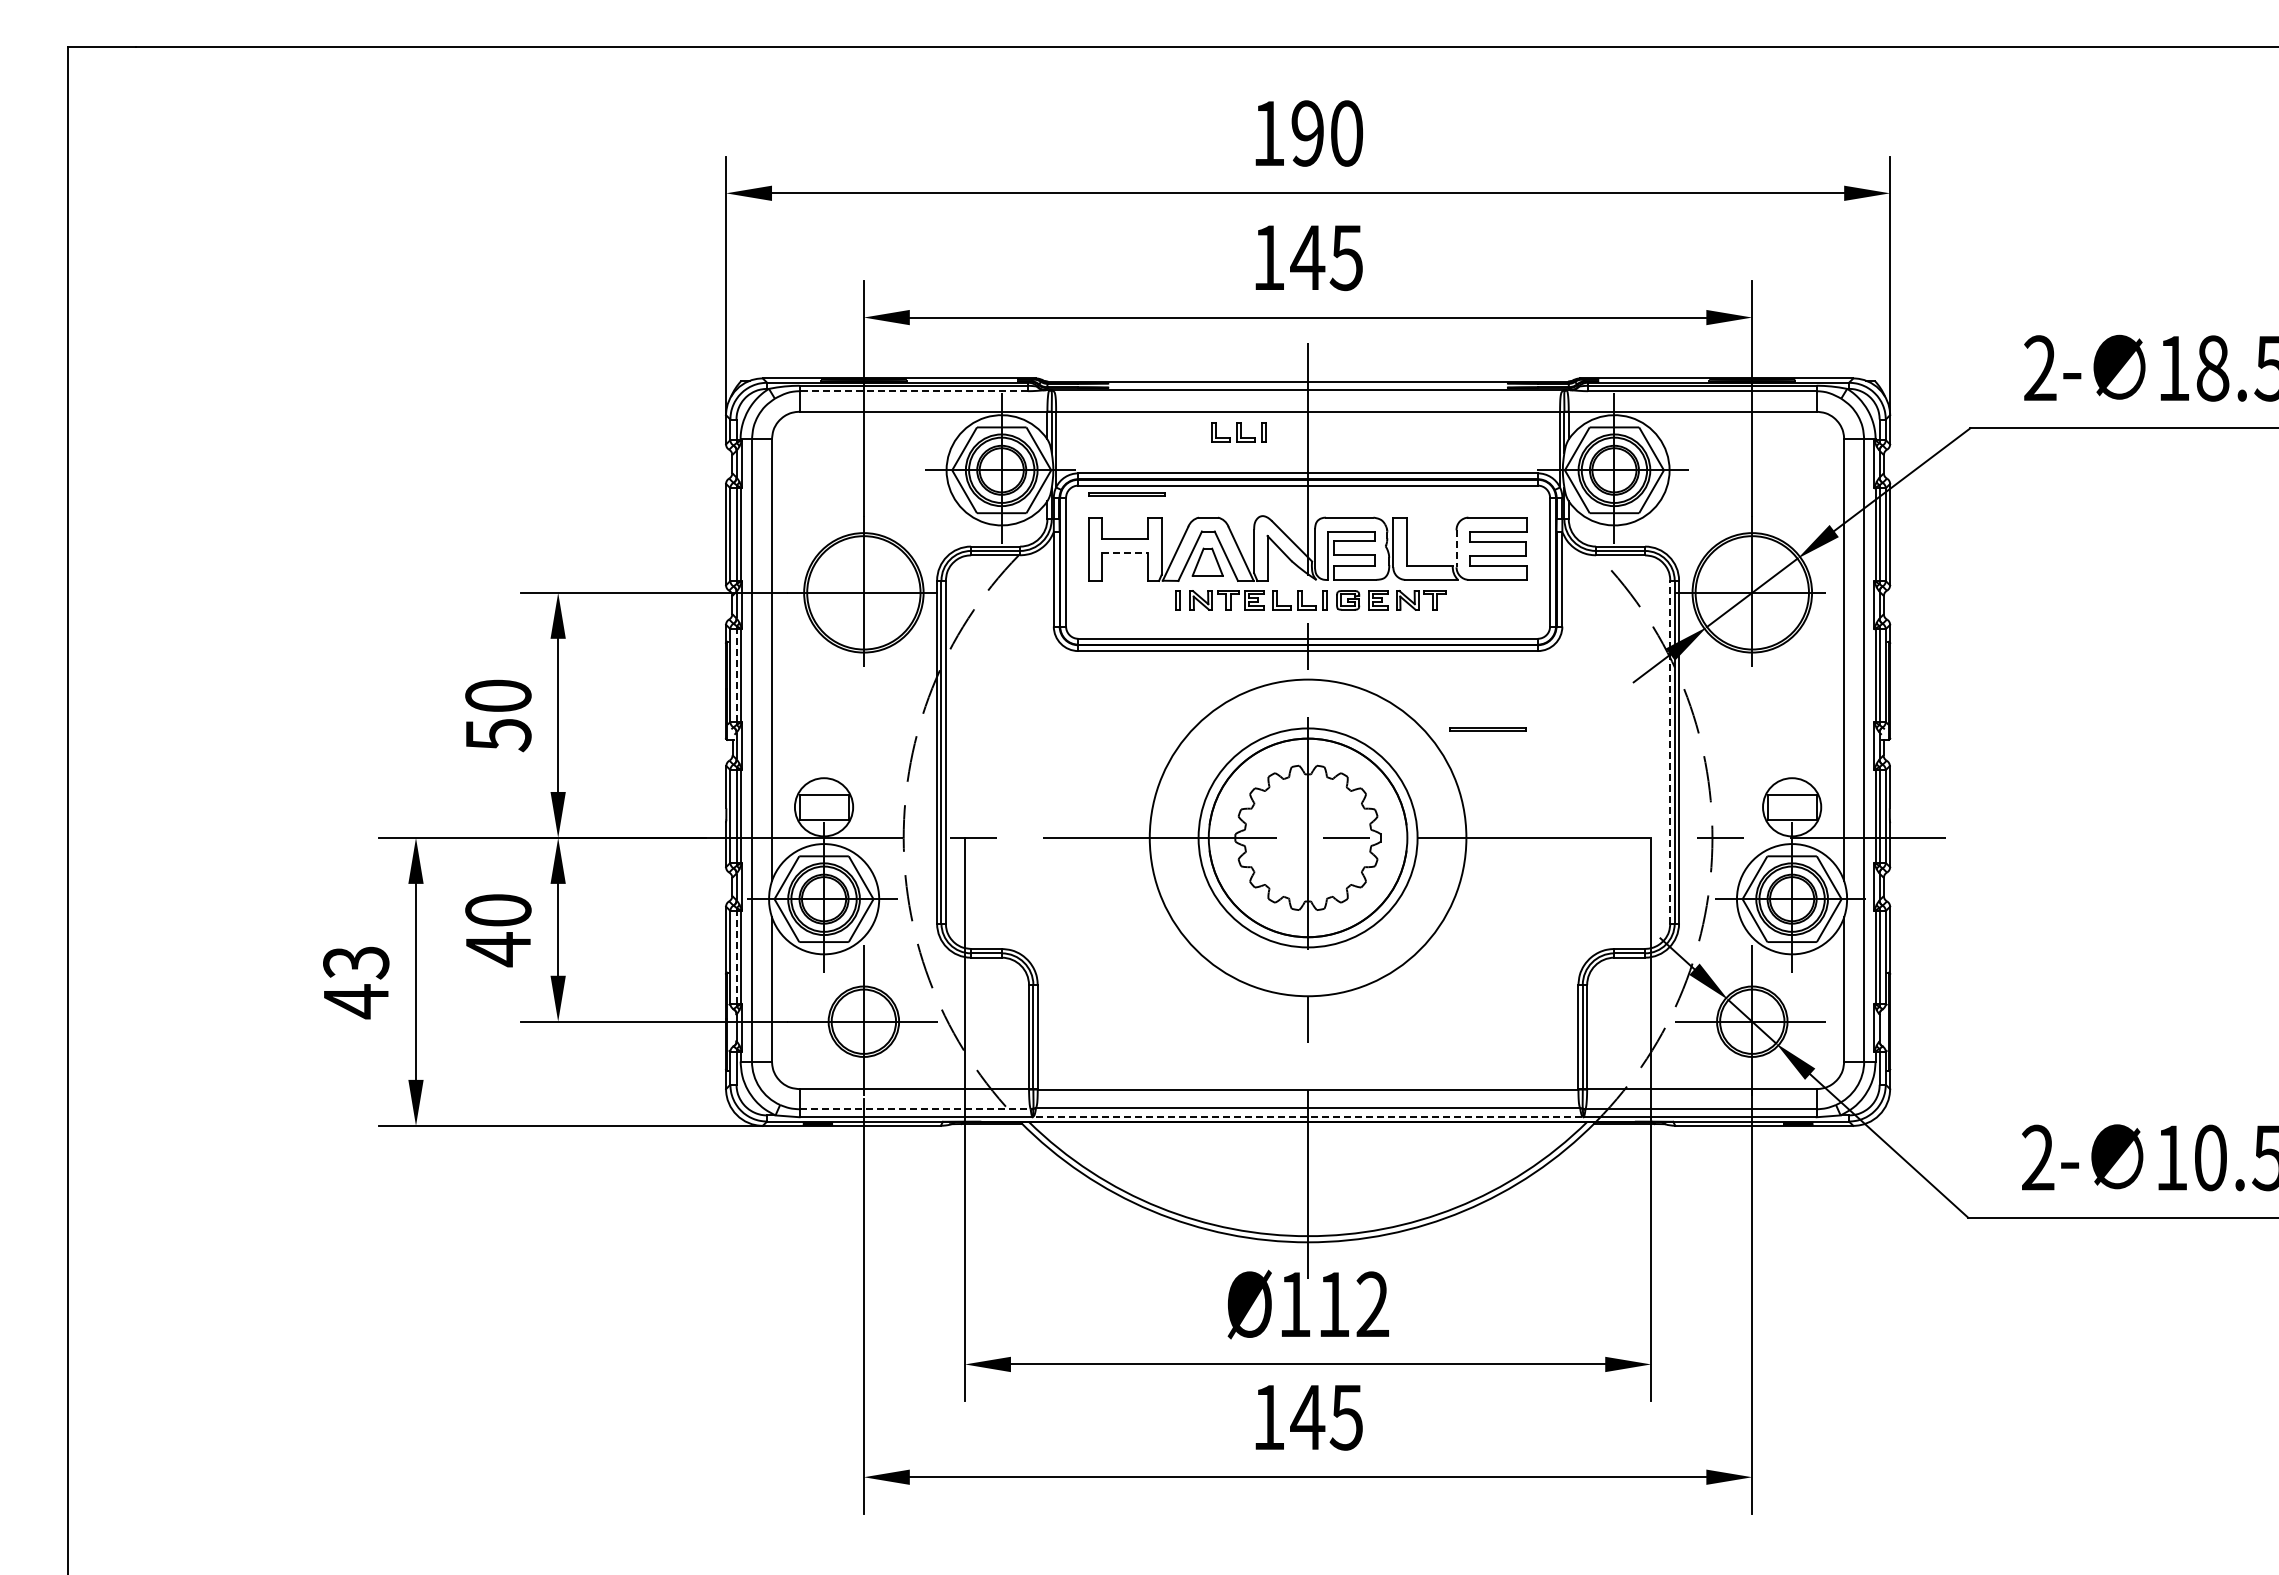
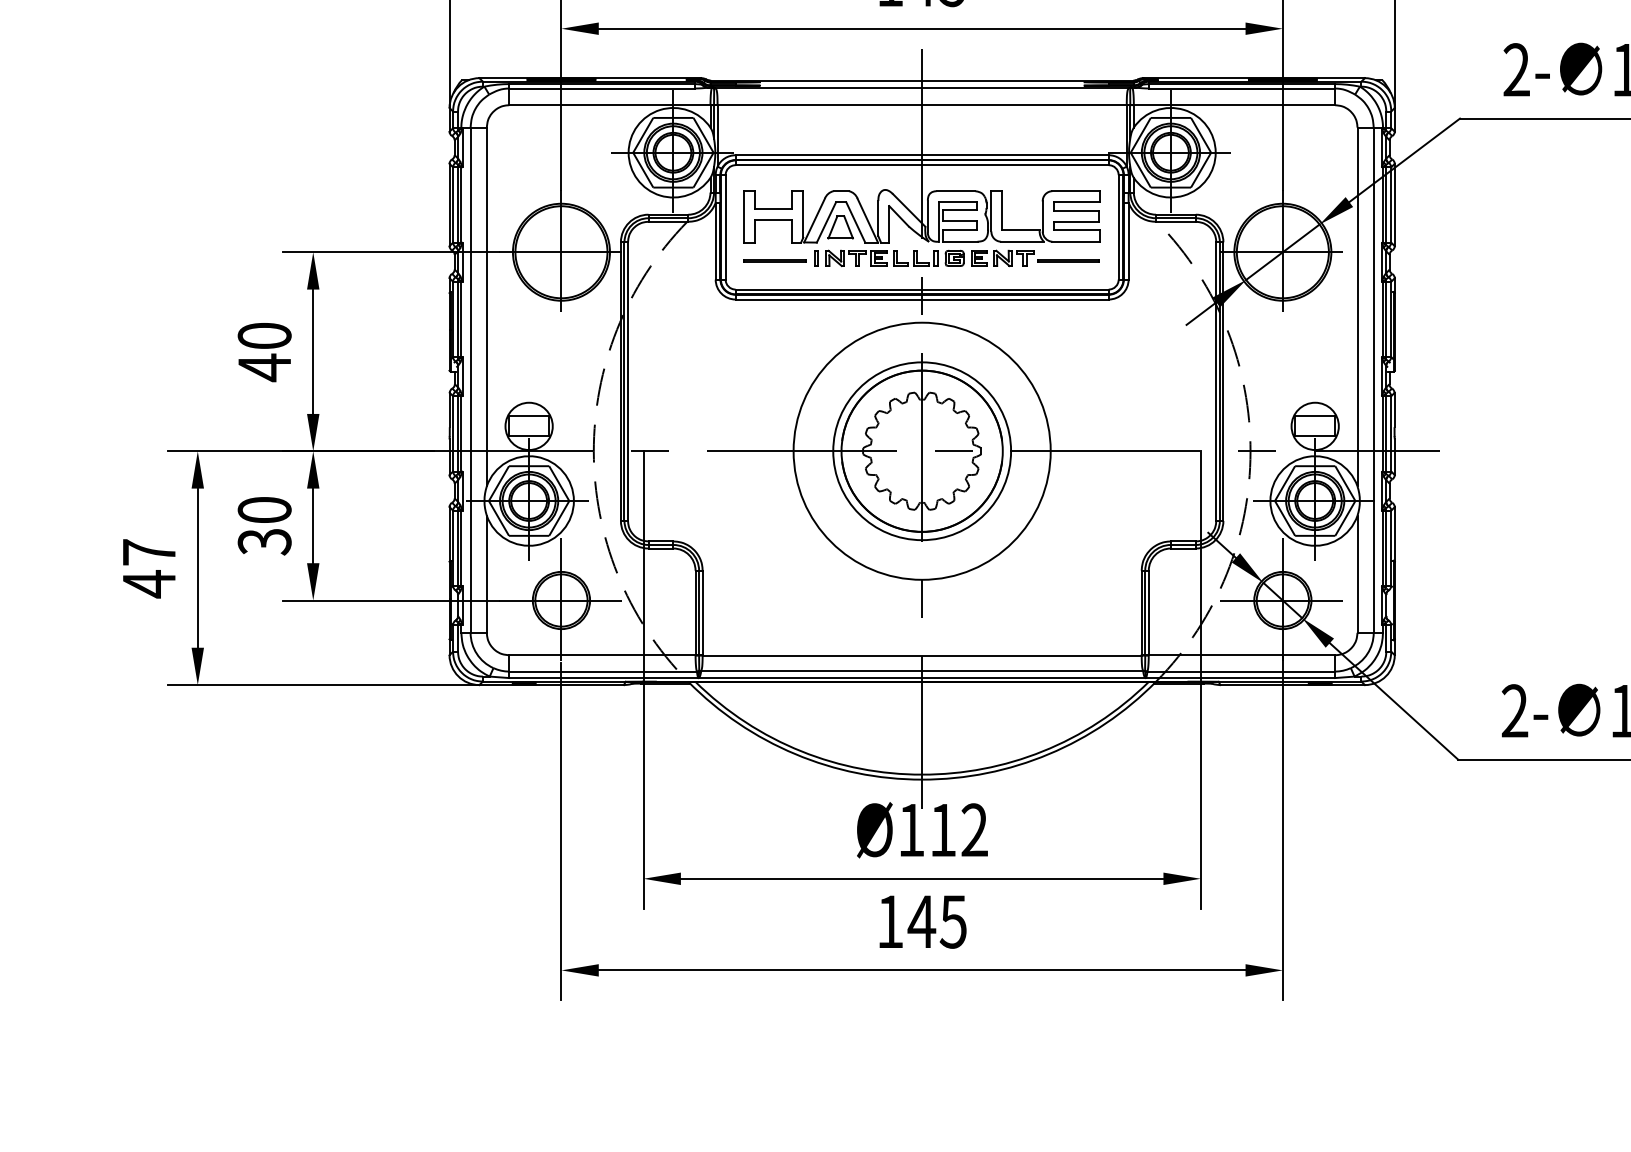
line: (913, 391) -> (601, 88), dashed -> solid
part: (1238, 432) -> (865, 122), removed
line: (1126, 493) -> (774, 260), moved
line: (1456, 548) -> (1042, 216), dashed -> solid
line: (1125, 553) -> (773, 220), dashed -> solid
line: (736, 675) -> (458, 319), dashed -> solid
line: (1487, 728) -> (1067, 260), moved
text: (498, 734) -> (264, 367), 50 -> 40
line: (1670, 752) -> (1216, 381), dashed -> solid
text: (498, 949) -> (264, 541), 40 -> 30
line: (736, 956) -> (458, 547), dashed -> solid
text: (356, 962) -> (149, 552), 43 -> 47
line: (915, 1109) -> (603, 671), dashed -> solid
line: (1307, 1116) -> (921, 677), dashed -> solid

